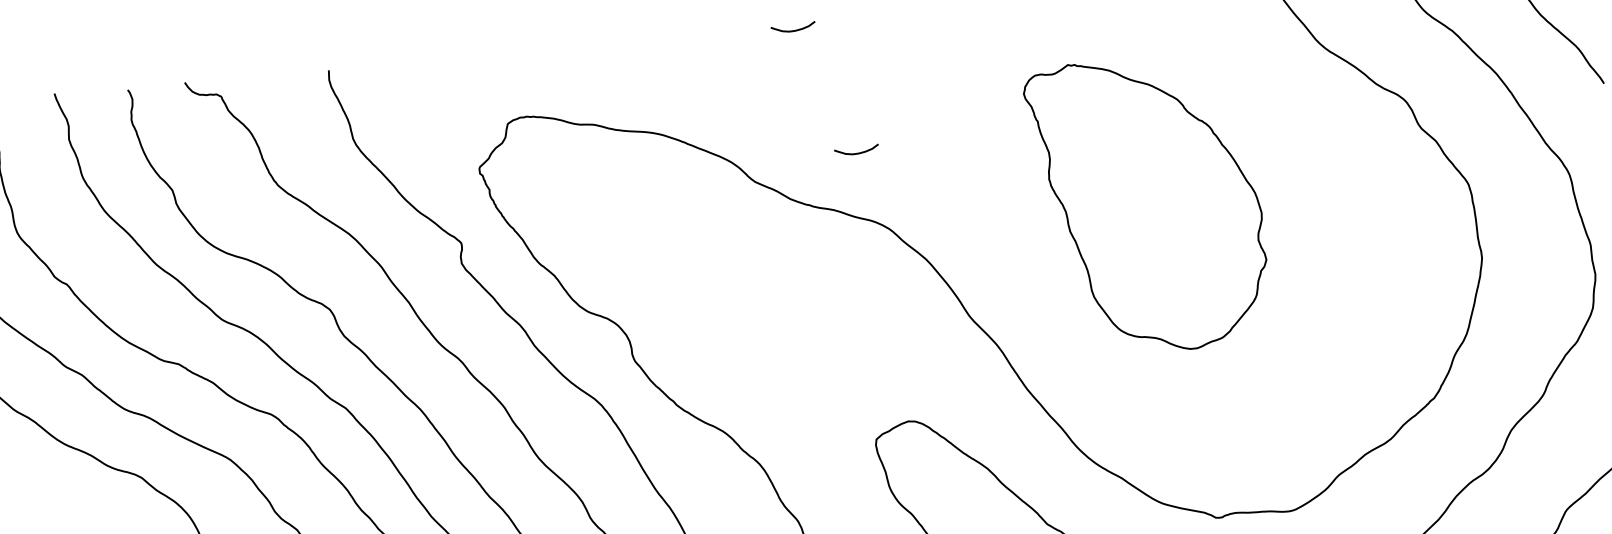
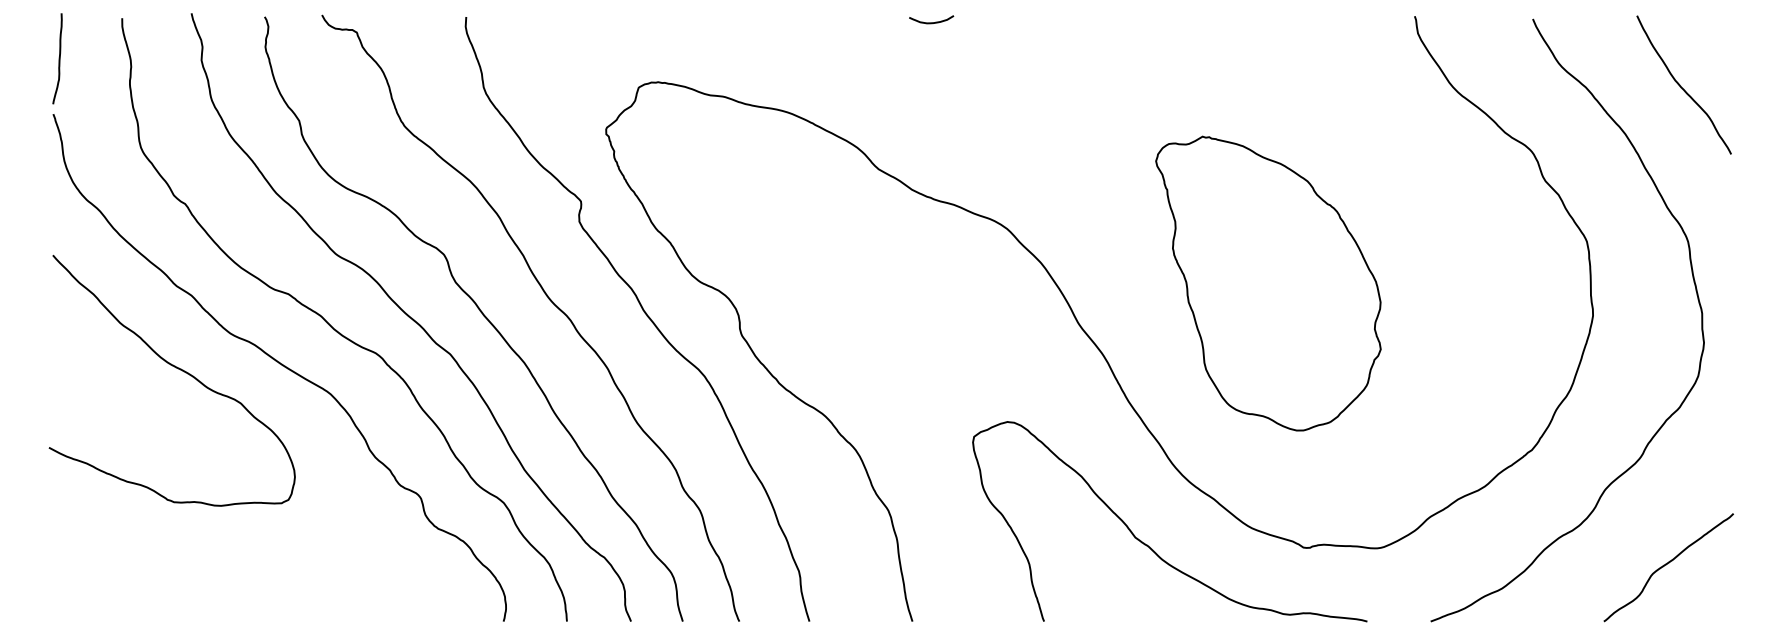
curve: (856, 153) -> (982, 150), removed
part: (1147, 205) -> (1268, 283), moved

